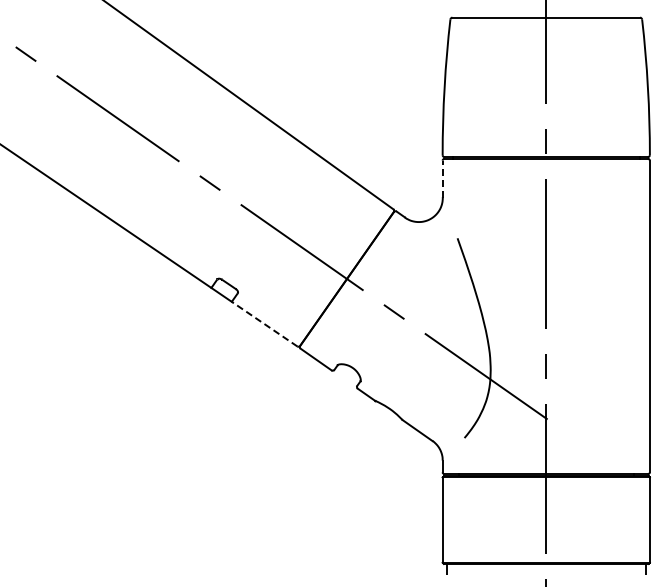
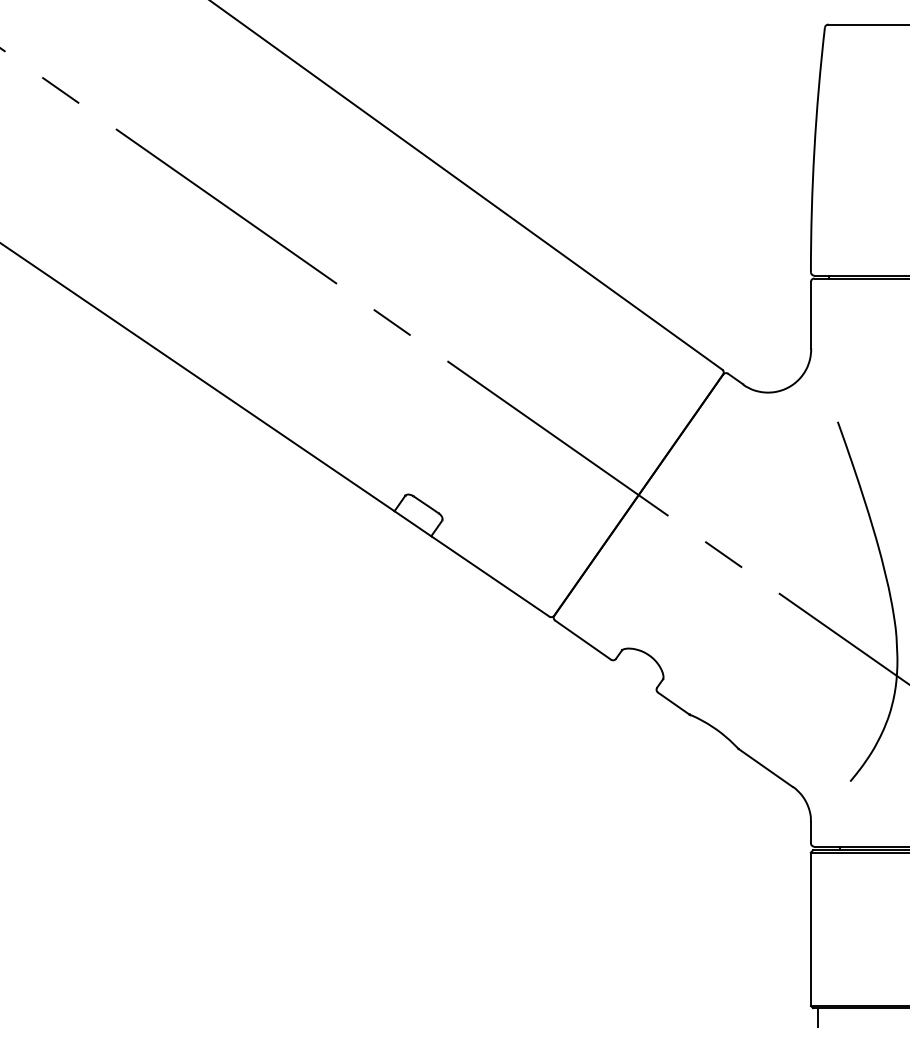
line: (442, 179) -> (810, 315), dashed -> solid
line: (264, 324) -> (490, 577), dashed -> solid

